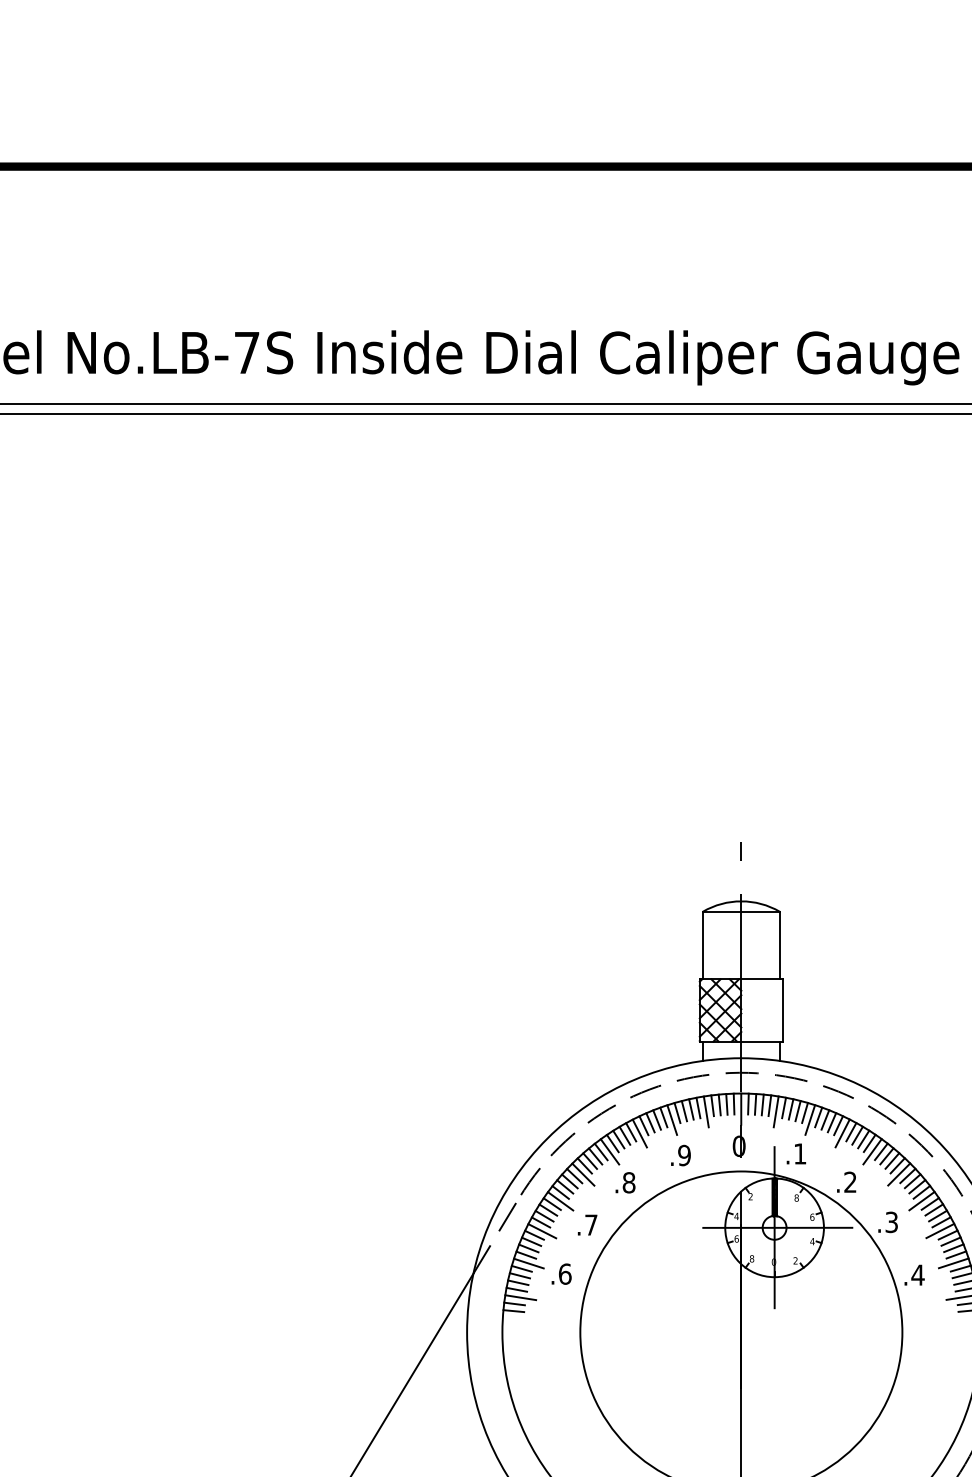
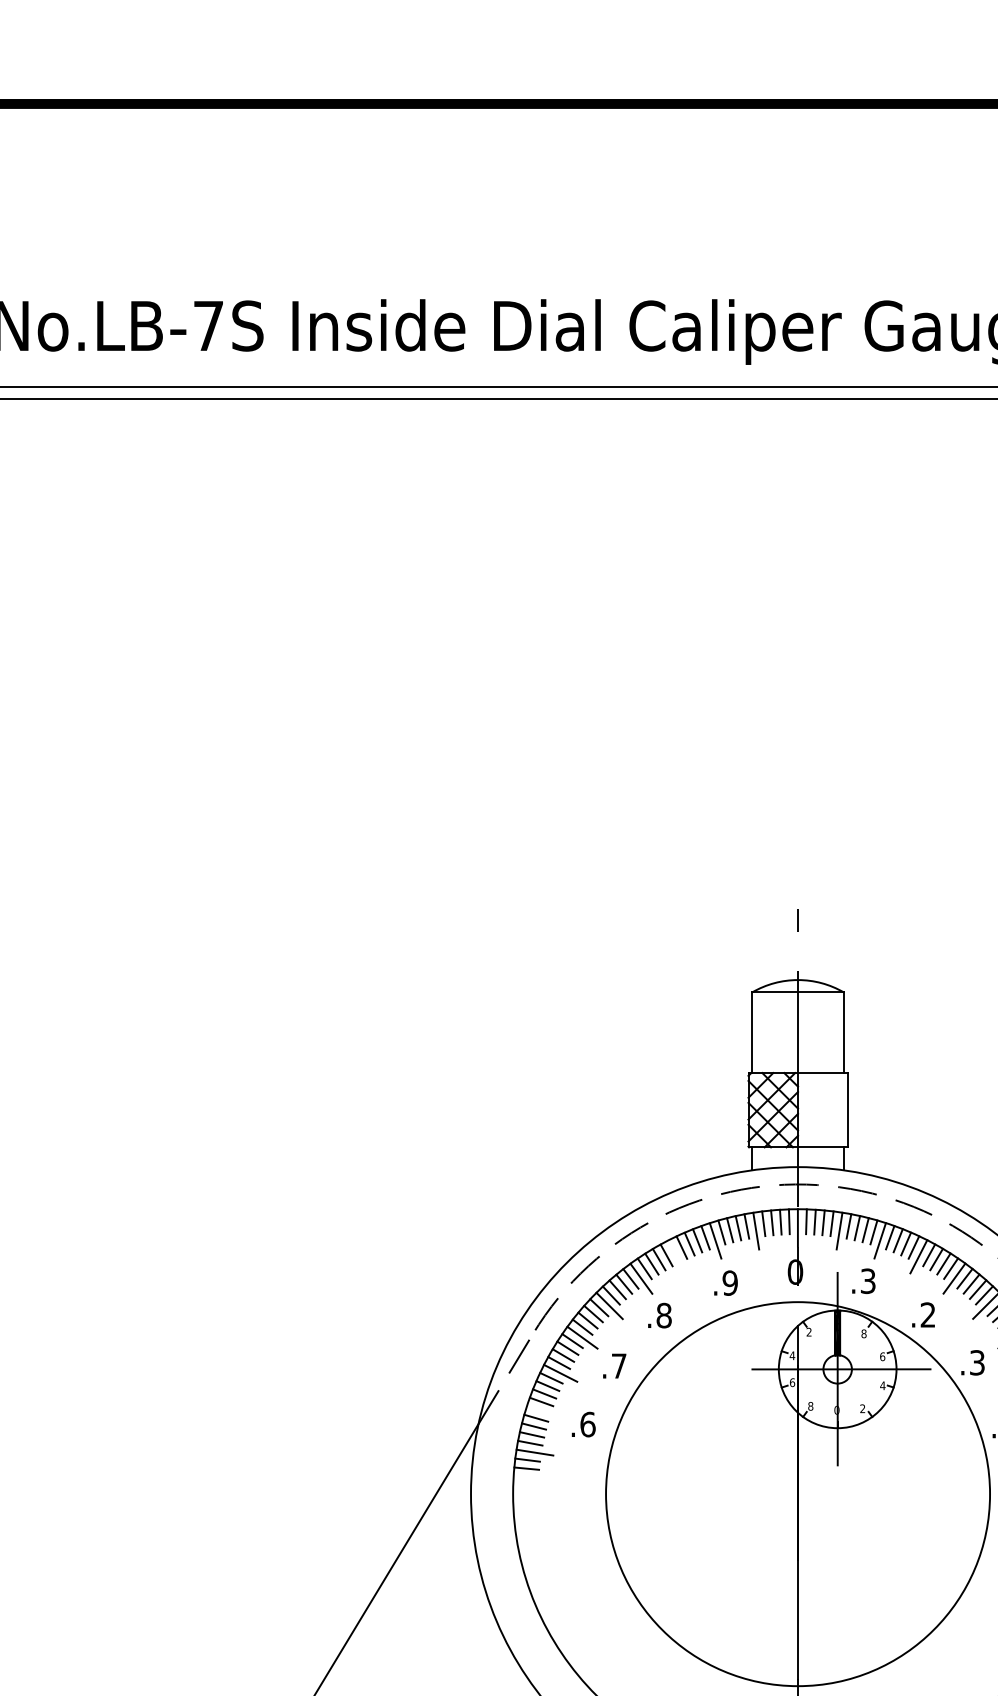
line: (639, 1133) -> (676, 1256), removed
text: (800, 1153) -> (868, 1280), .1 -> .3
line: (528, 1263) -> (544, 1411), removed

